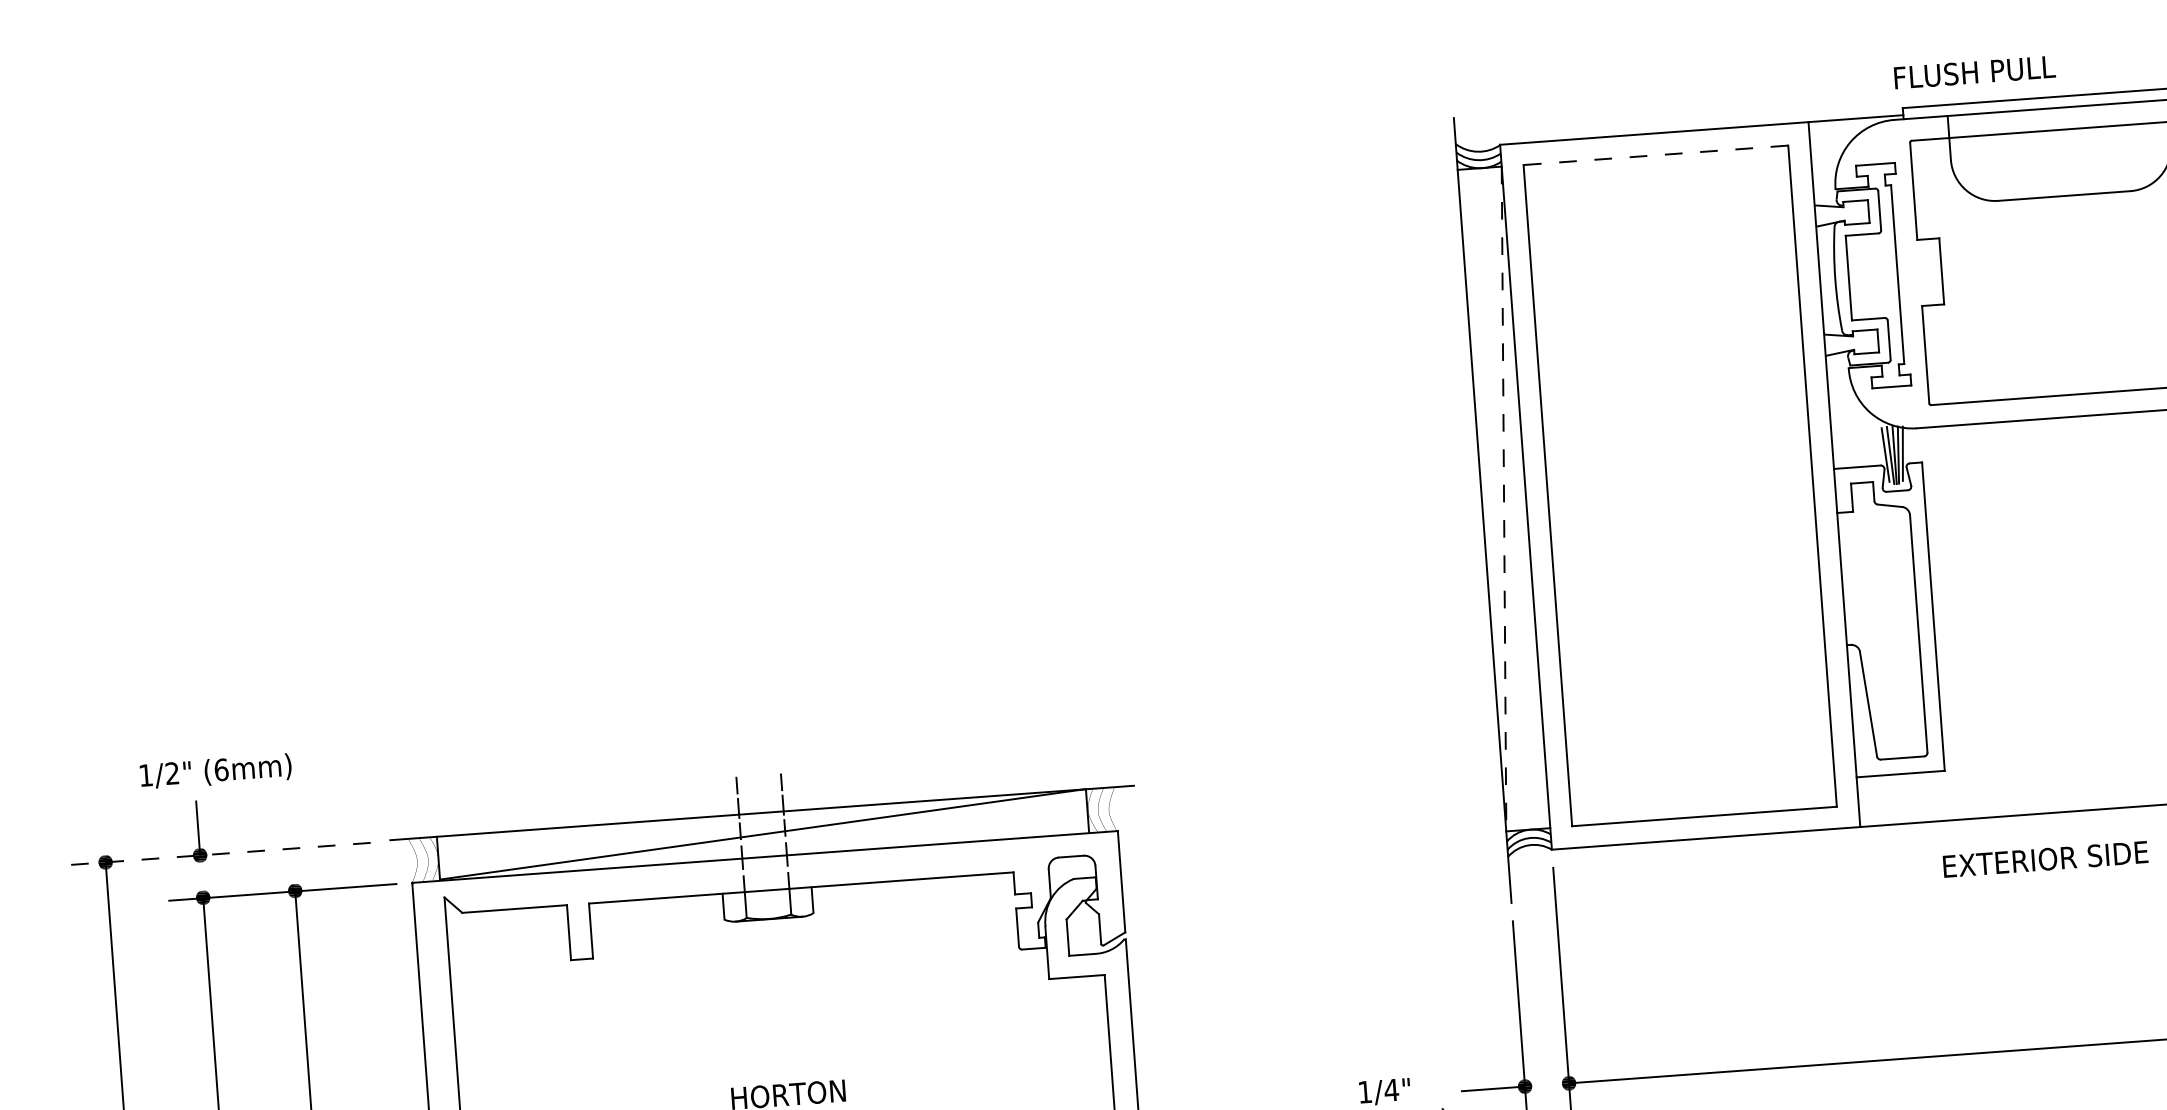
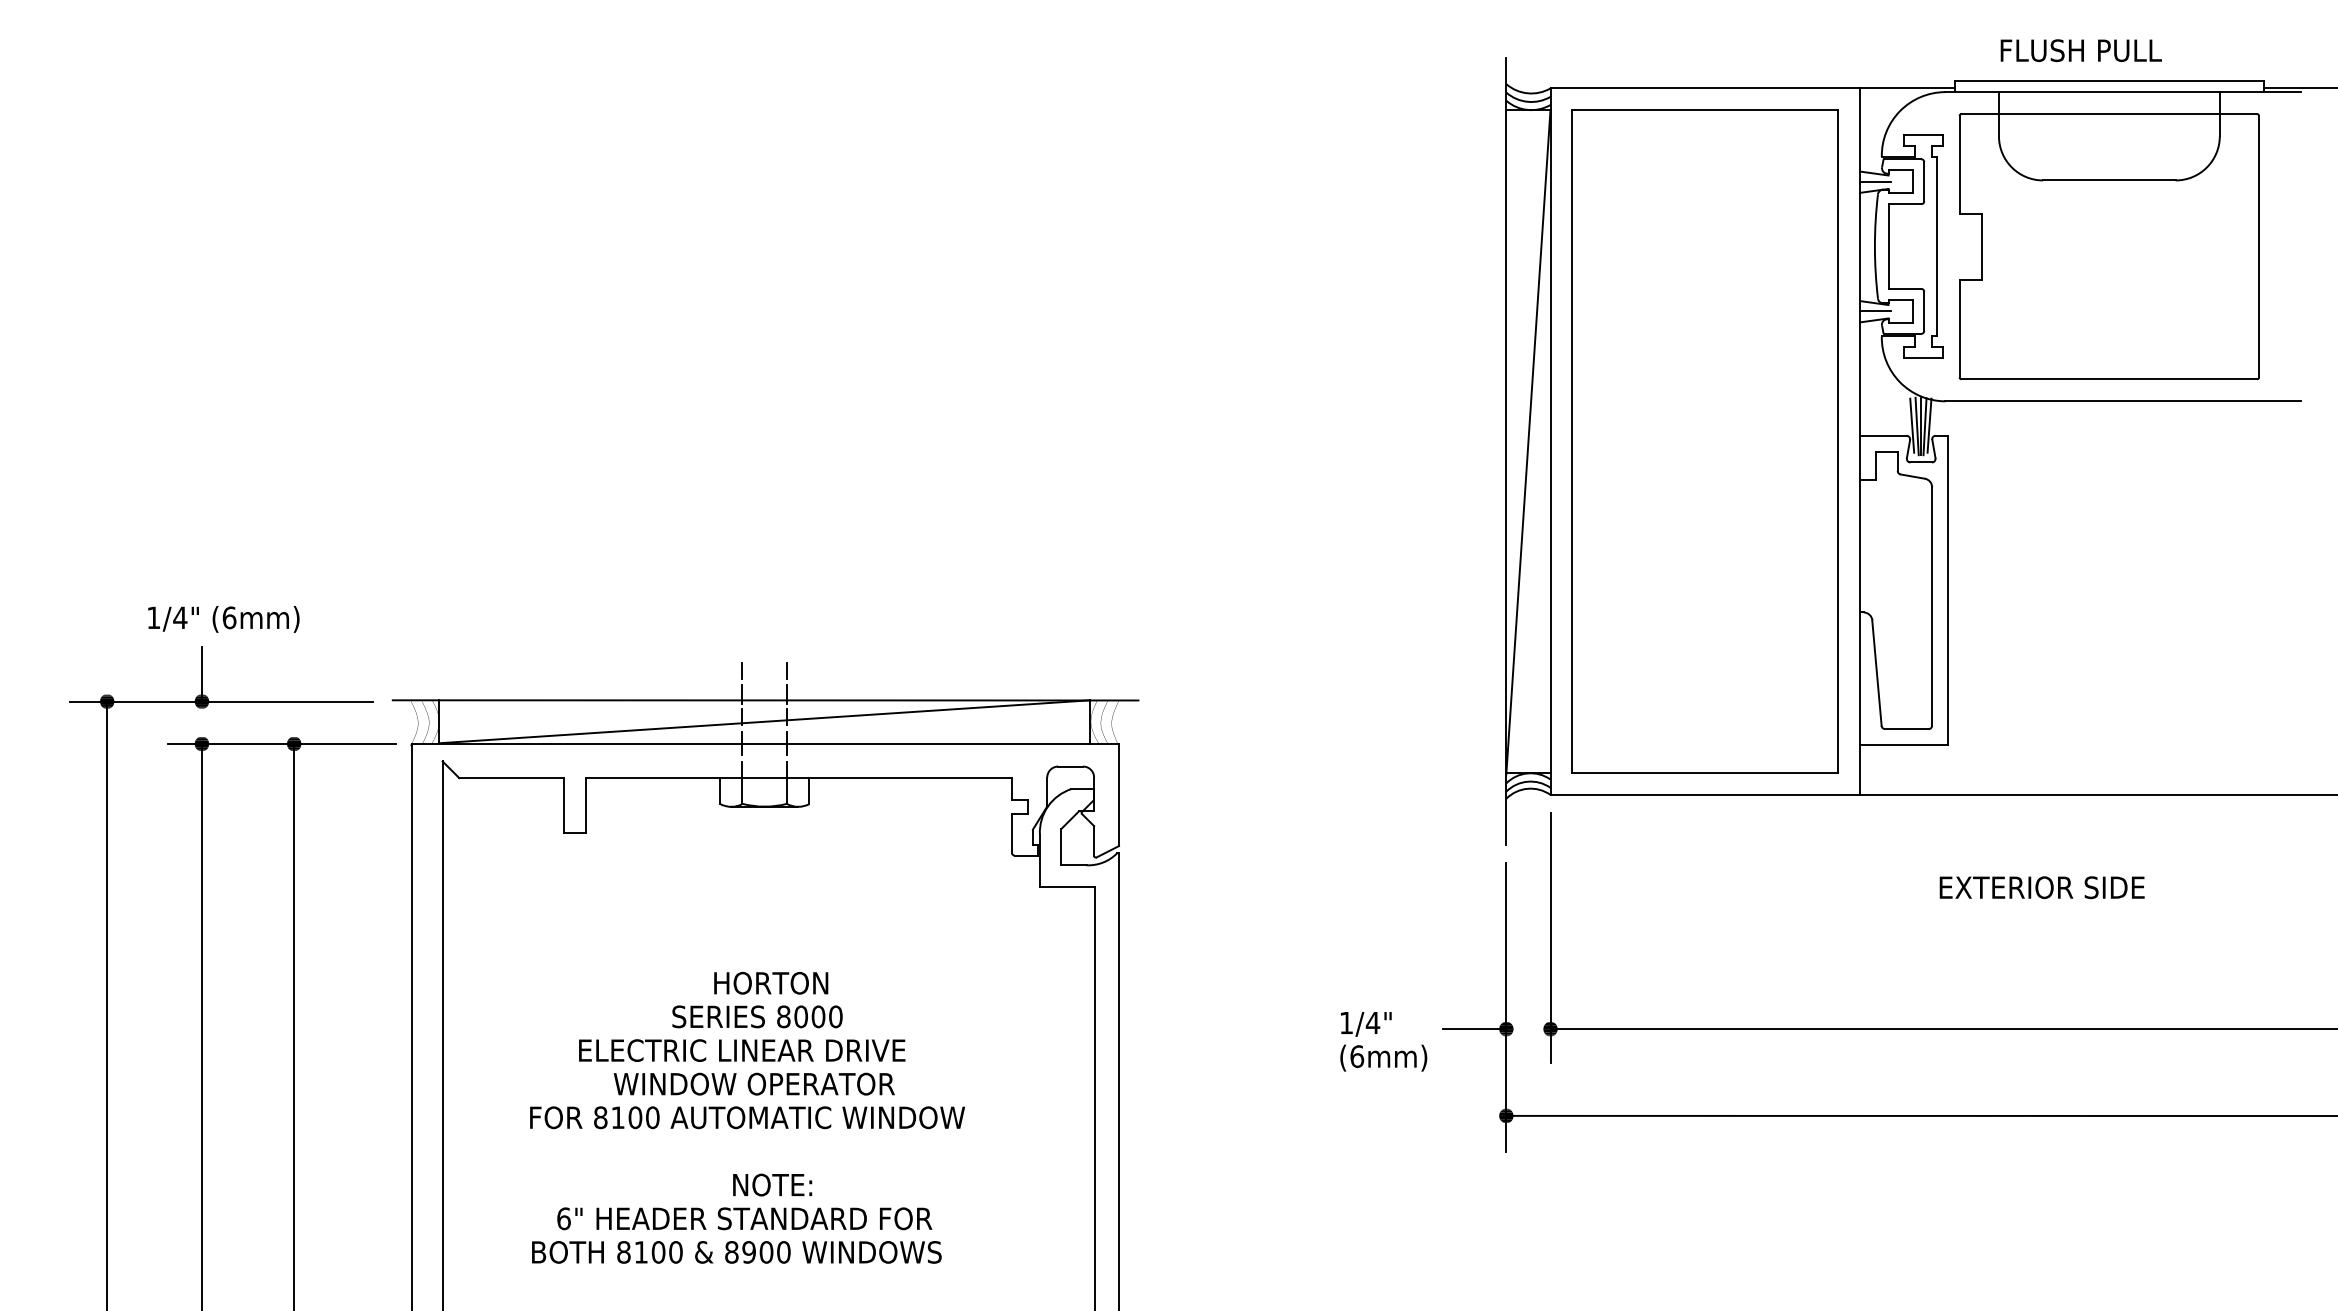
text: (1974, 72) -> (2080, 50), moved
line: (1656, 154) -> (1705, 109), dashed -> solid
line: (1831, 214) -> (1875, 181), added
line: (1840, 343) -> (1875, 311), added
line: (1504, 499) -> (1528, 442), dashed -> solid
text: (172, 773) -> (180, 617), 1/2" -> 1/4"
line: (219, 853) -> (221, 701), dashed -> solid
text: (2044, 859) -> (2041, 887), moved

